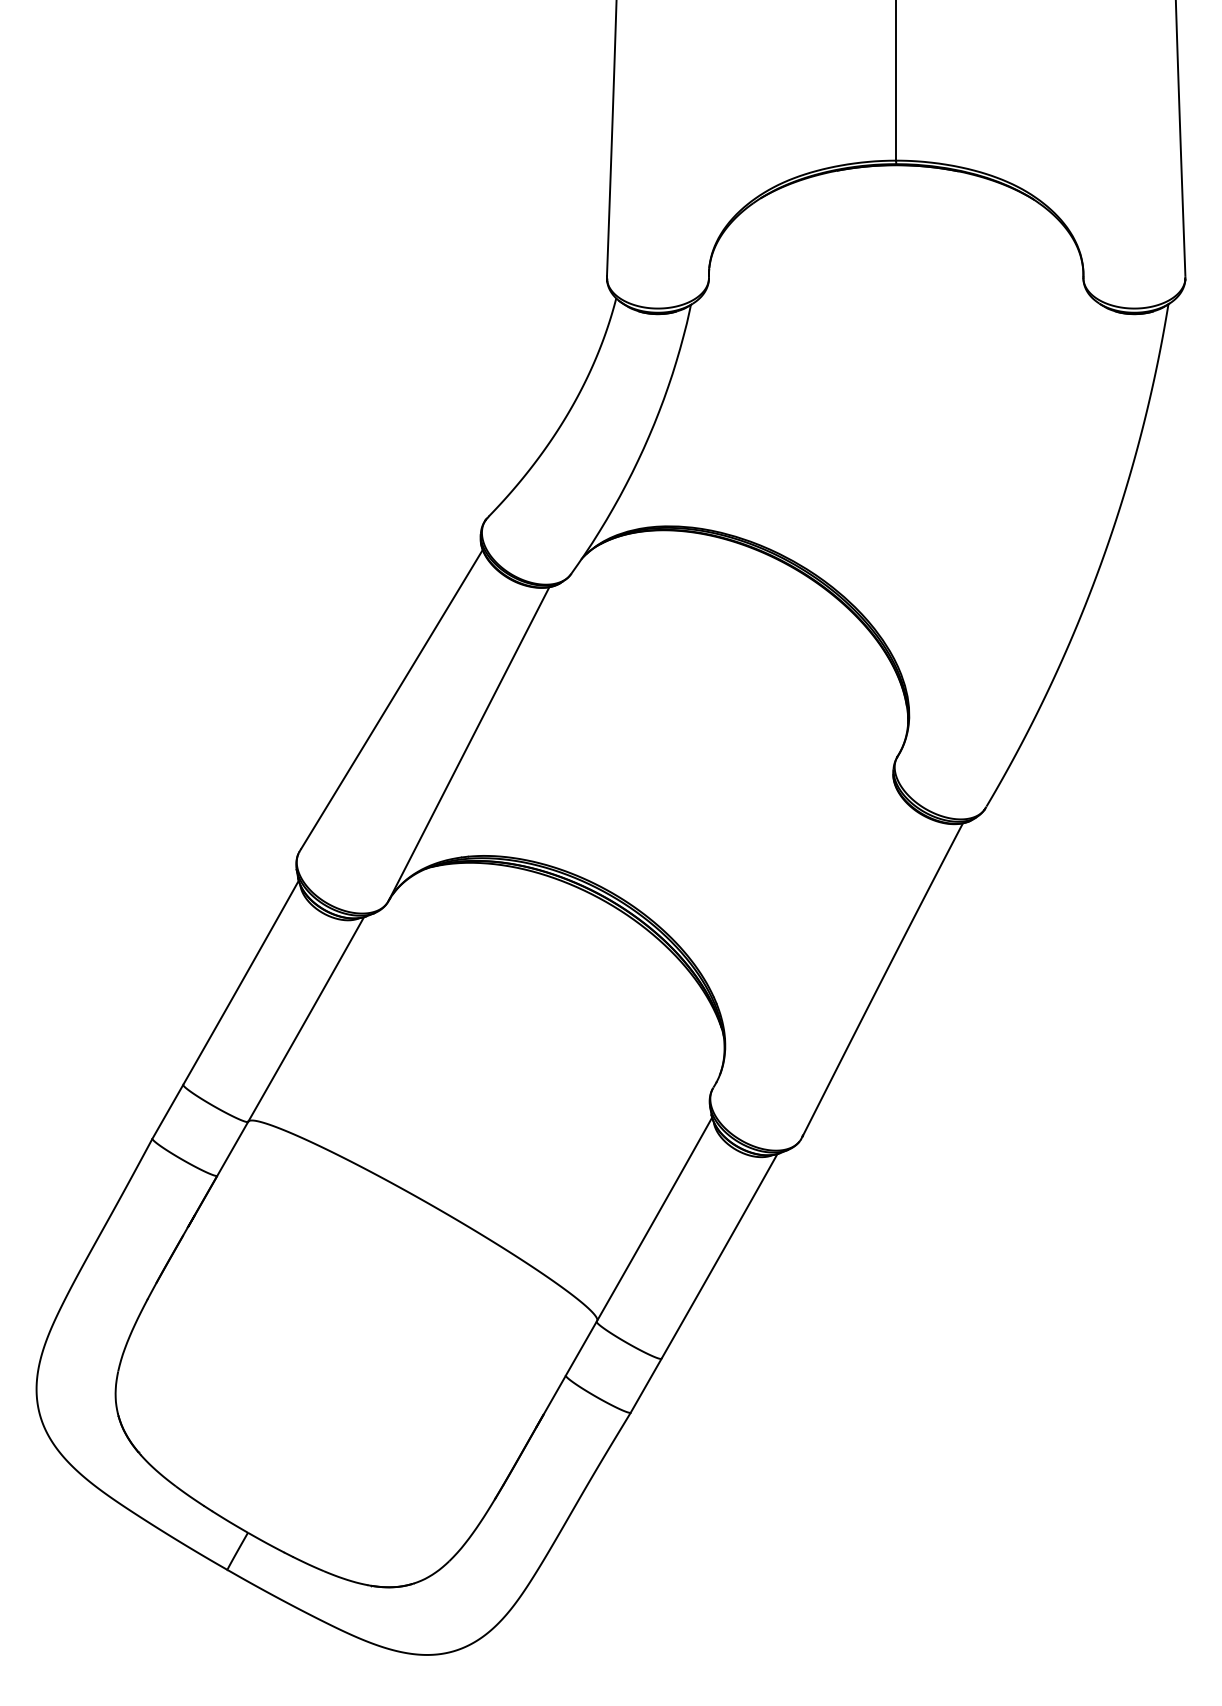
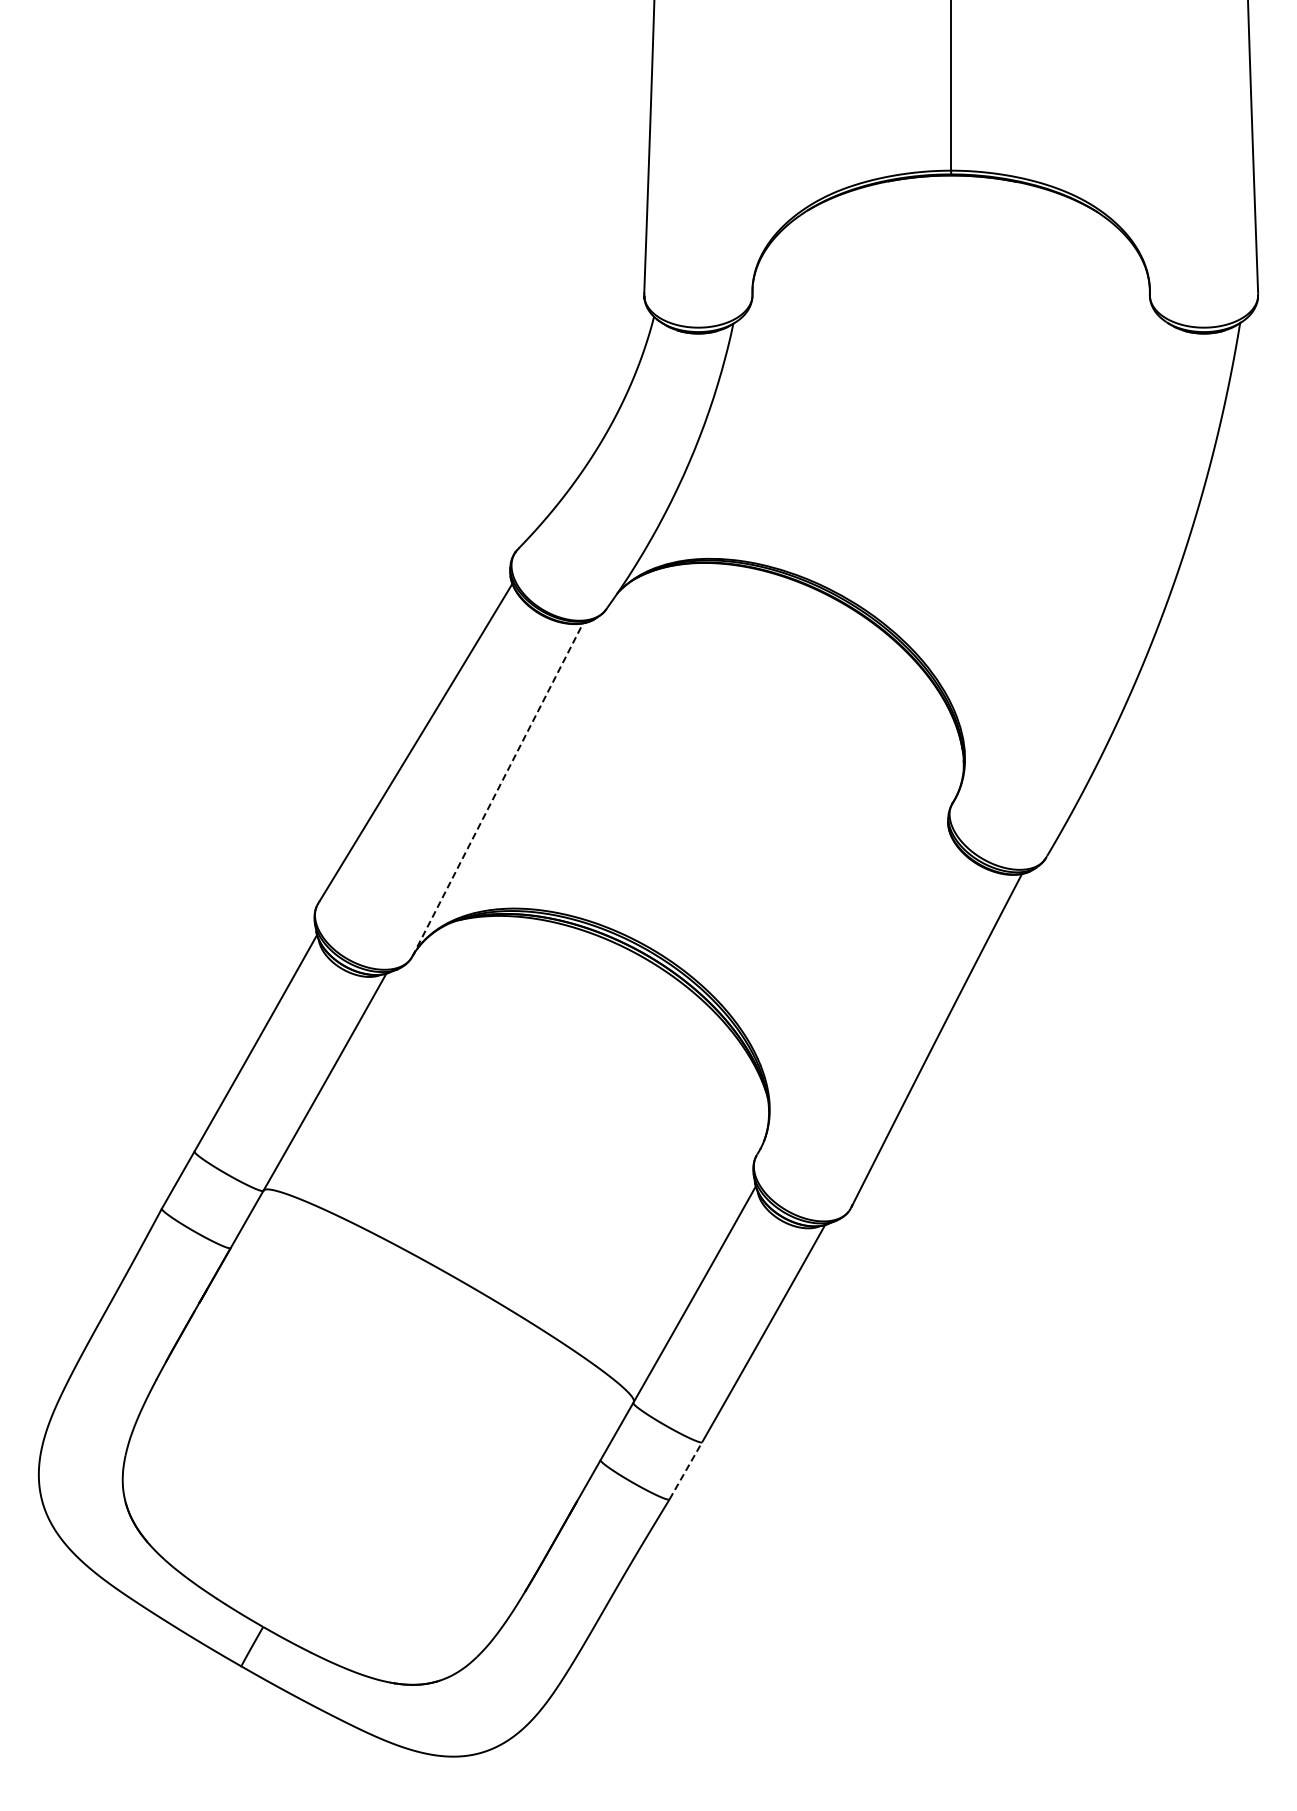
line: (468, 743) -> (497, 789), solid -> dashed
line: (645, 1385) -> (685, 1470), solid -> dashed

